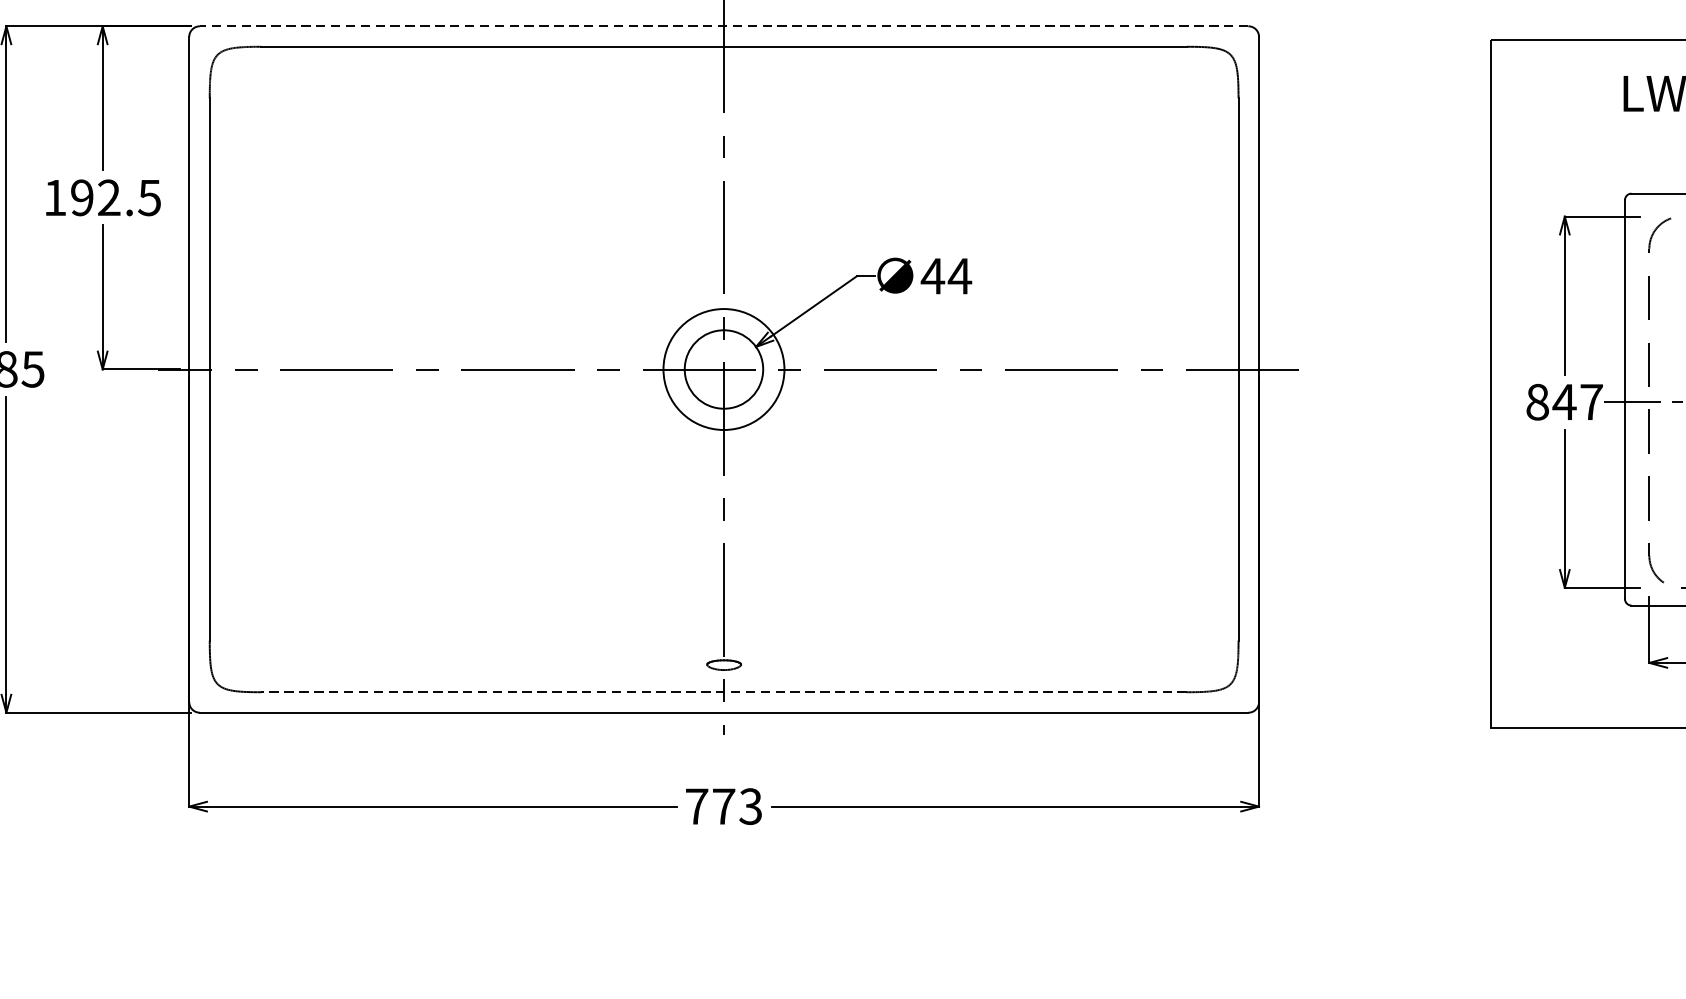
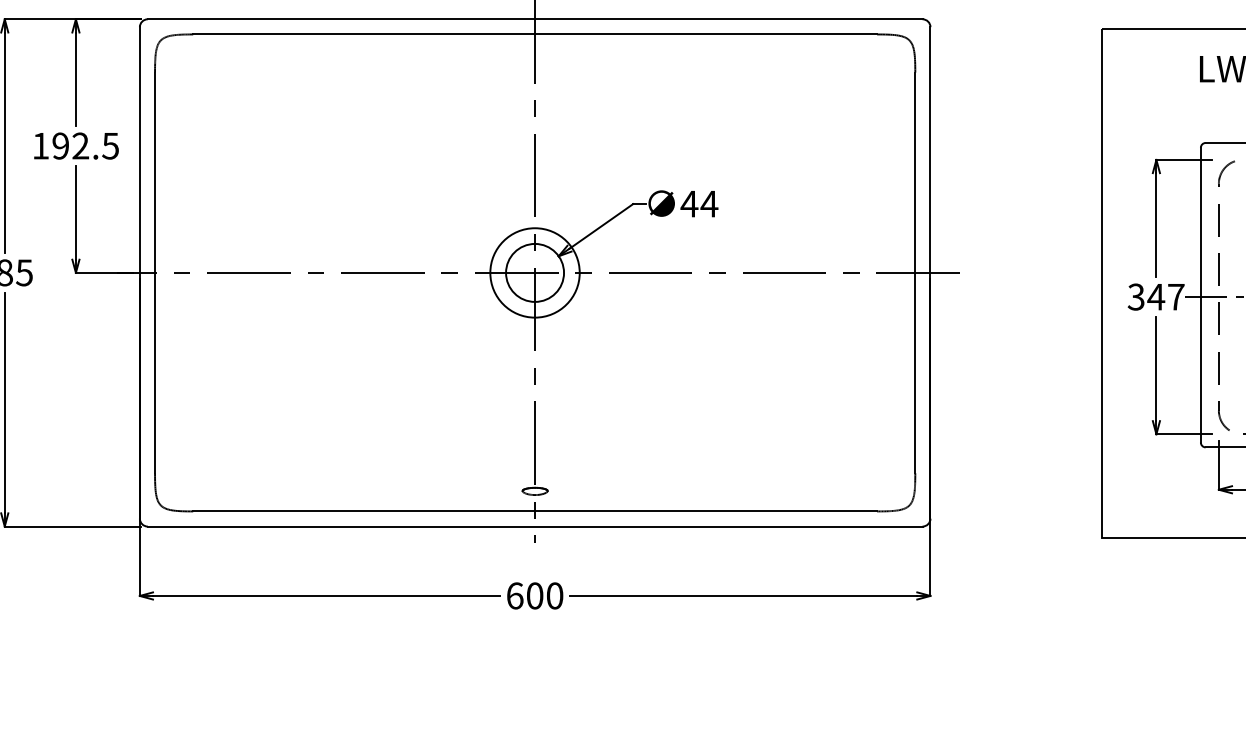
line: (723, 26) -> (534, 19), dashed -> solid
text: (1536, 401) -> (1135, 296), 847 -> 347
line: (724, 692) -> (535, 511), dashed -> solid
text: (724, 805) -> (535, 595), 773 -> 600

